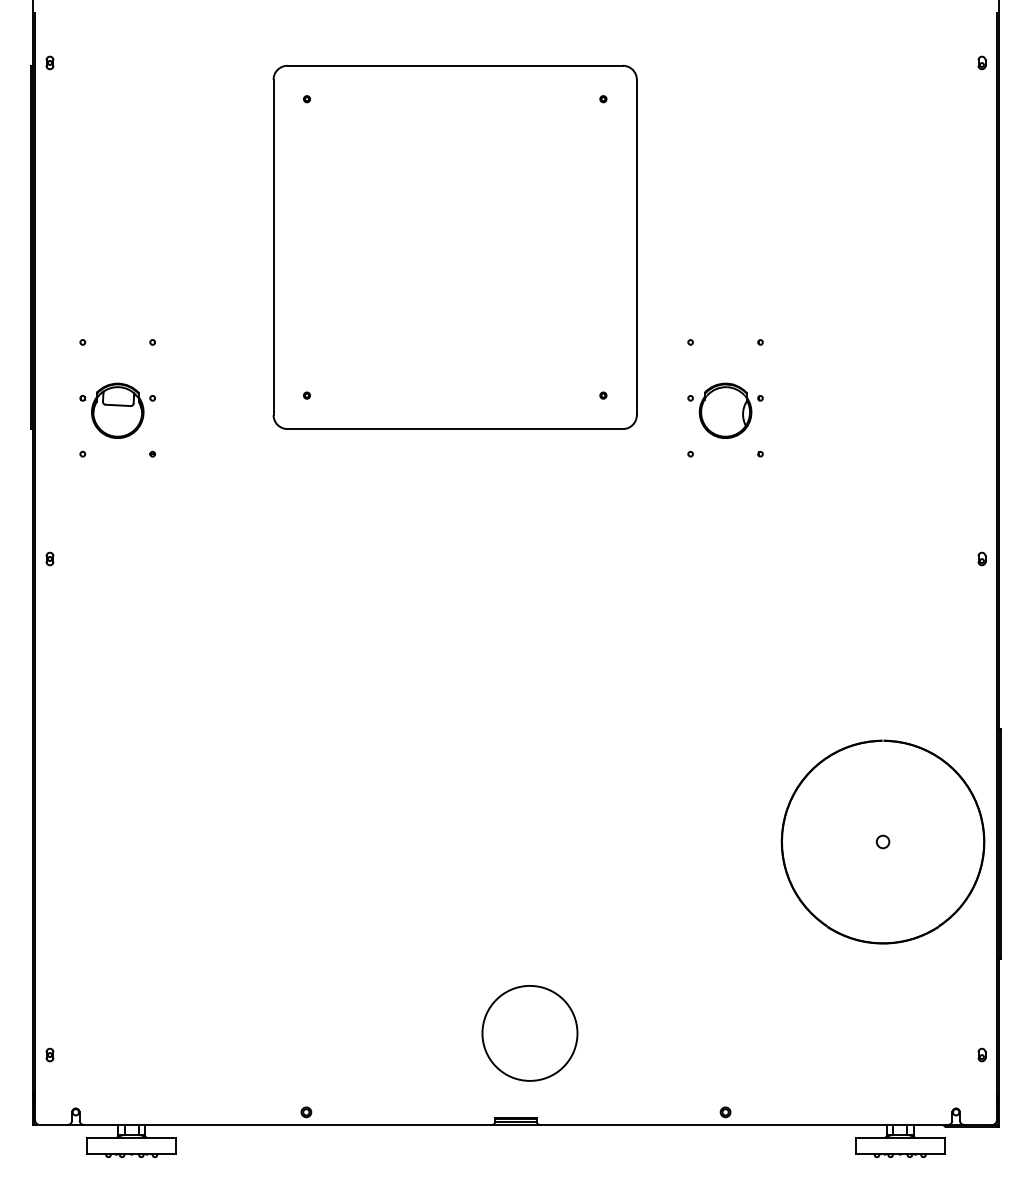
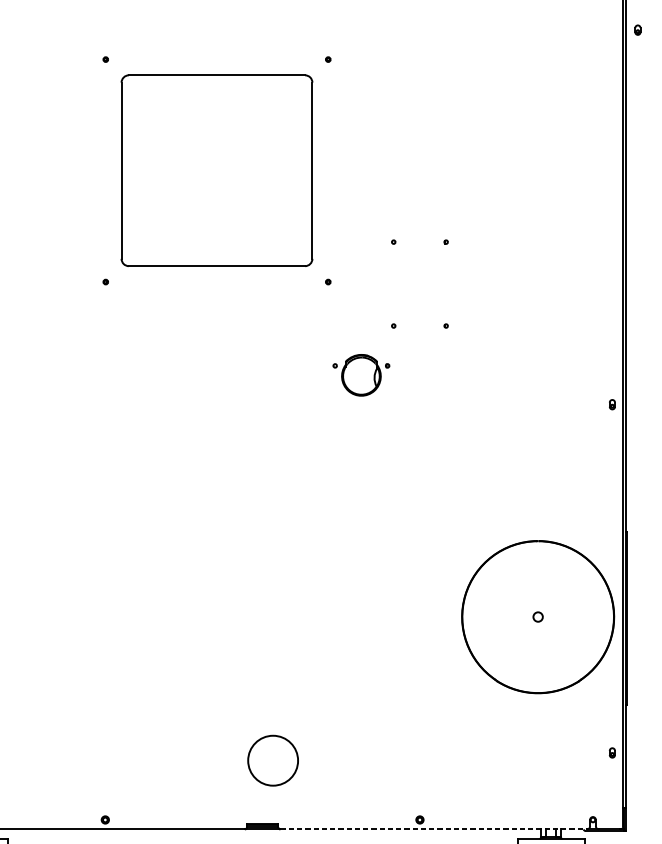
part: (981, 62) -> (637, 29), moved
part: (454, 246) -> (216, 170), size x0.7
part: (725, 410) -> (361, 375), moved
circle: (529, 1032) -> (272, 760), size x0.7
part: (981, 1054) -> (612, 752), moved
line: (744, 1124) -> (434, 829), solid -> dashed

